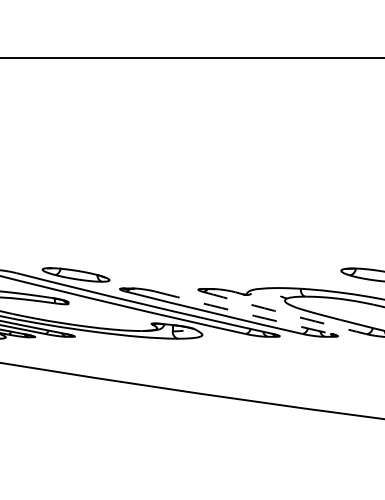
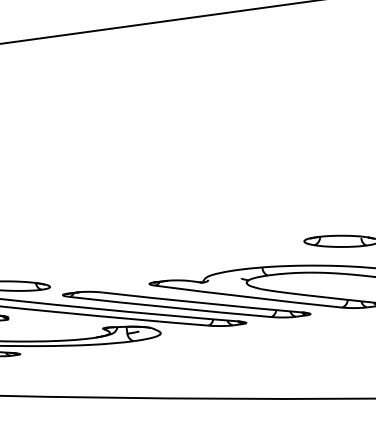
arc: (243, 313) -> (202, 303), dashed -> solid
arc: (284, 313) -> (248, 297), dashed -> solid

